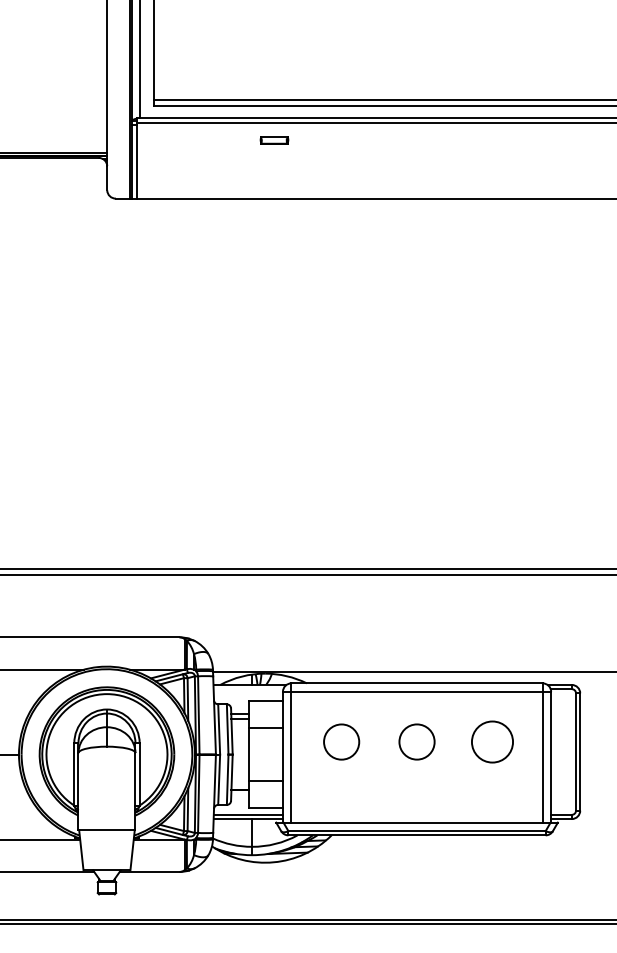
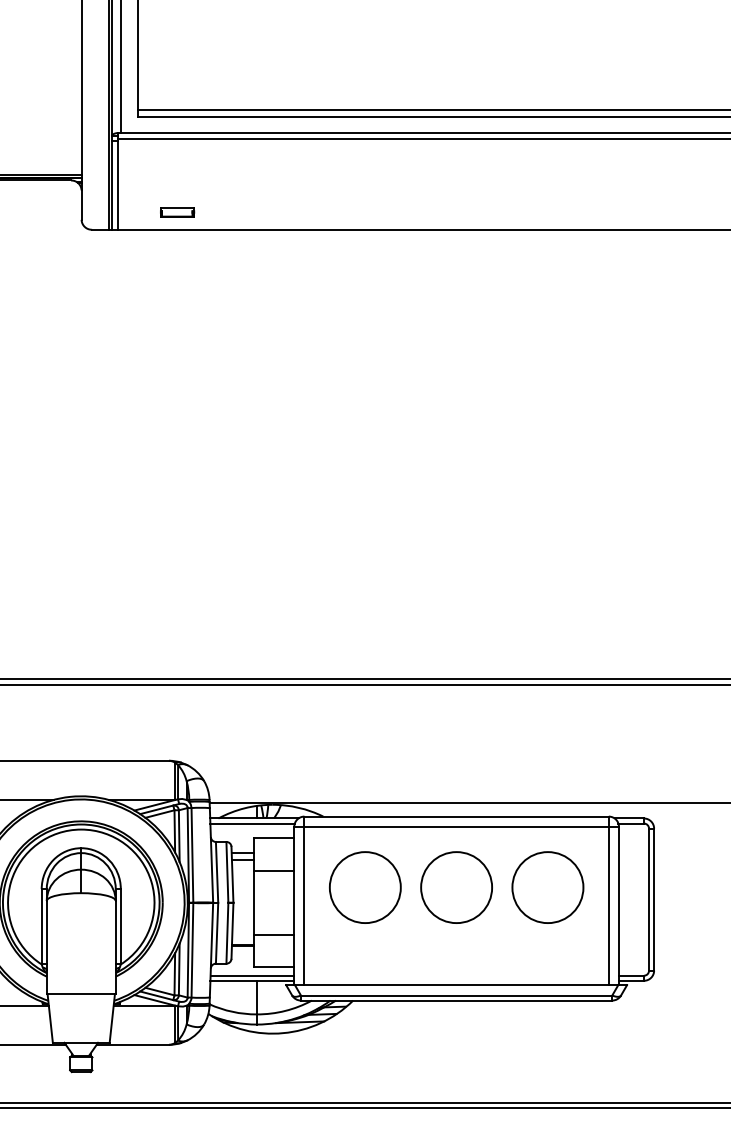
part: (274, 140) -> (177, 212), moved
line: (248, 689) -> (252, 823), added
circle: (341, 741) -> (365, 886), size x1.67
circle: (416, 741) -> (455, 886), size x1.67
circle: (492, 741) -> (547, 886), size x1.43

